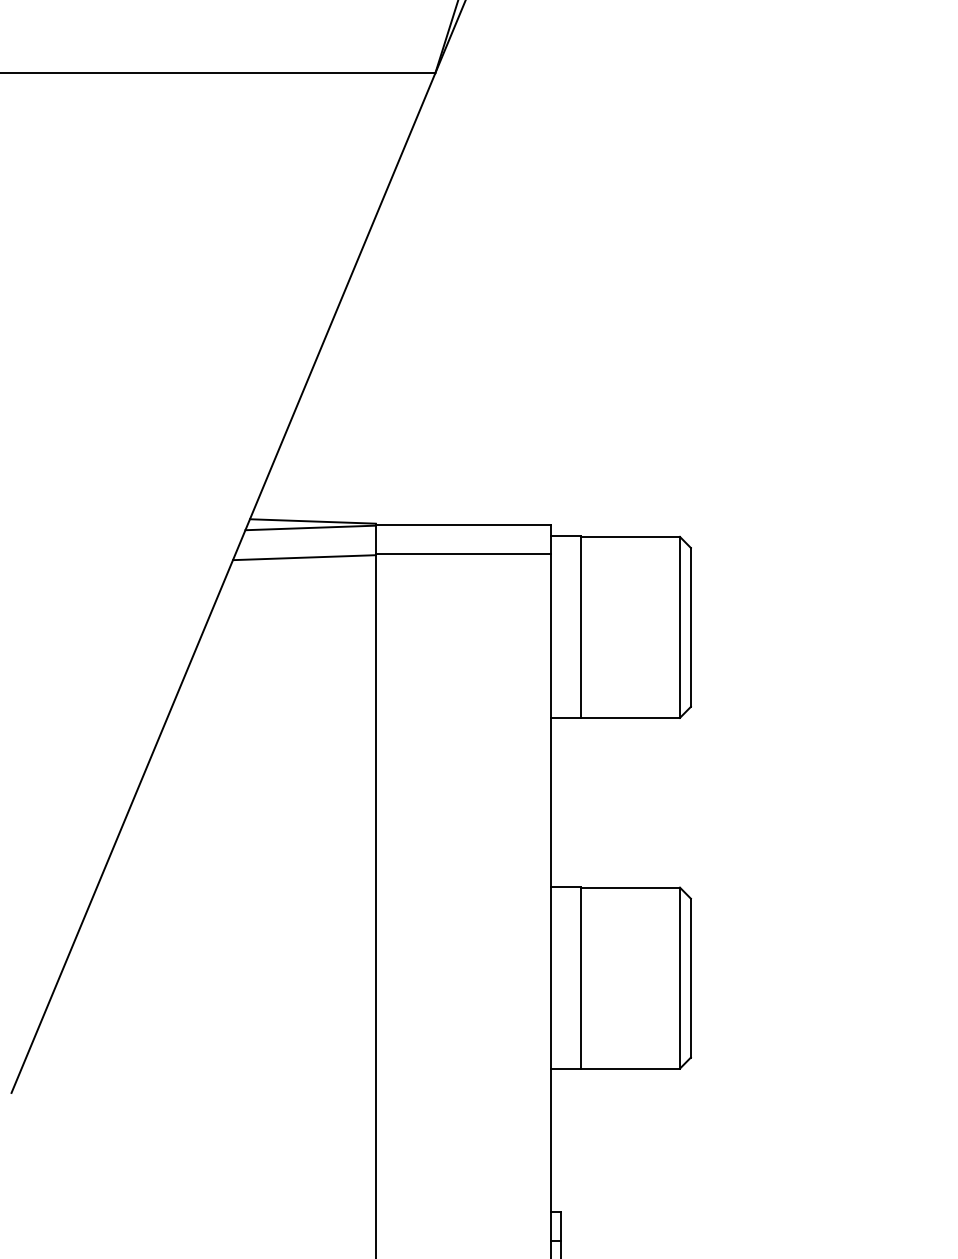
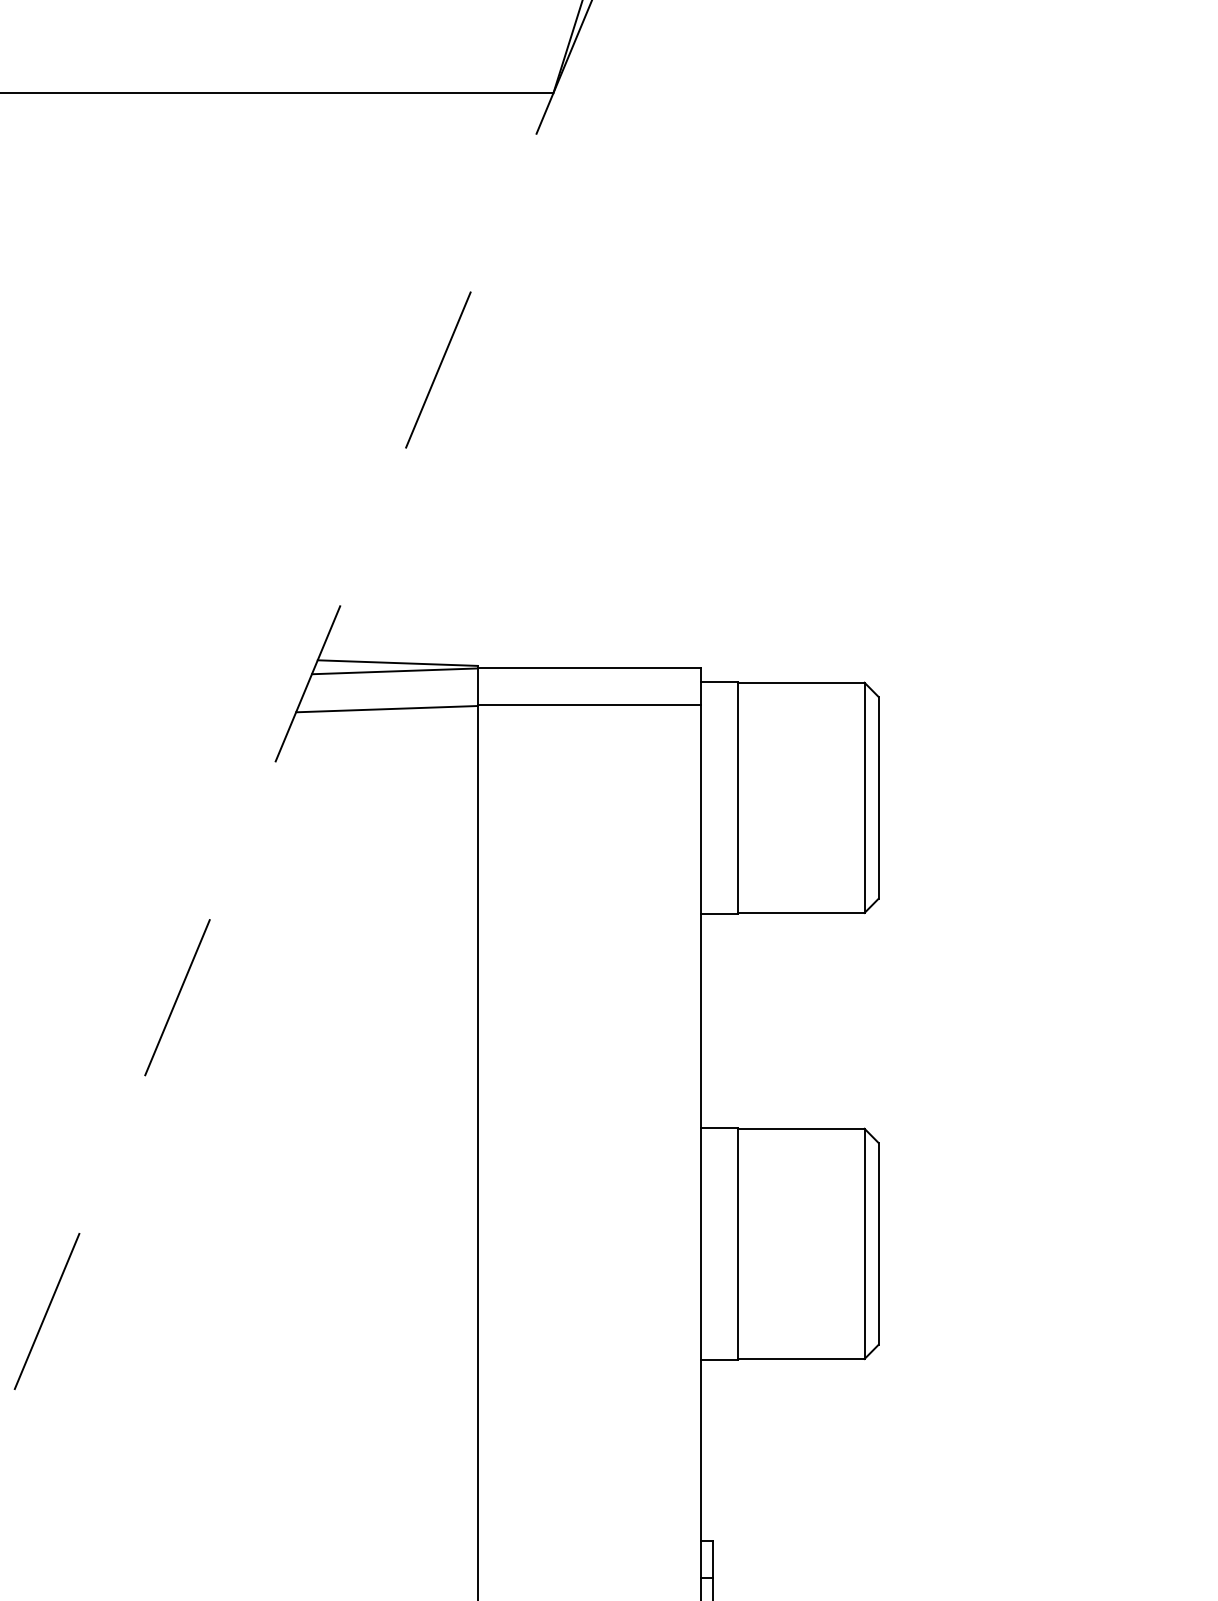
line: (223, 582) -> (284, 740), solid -> dashed

